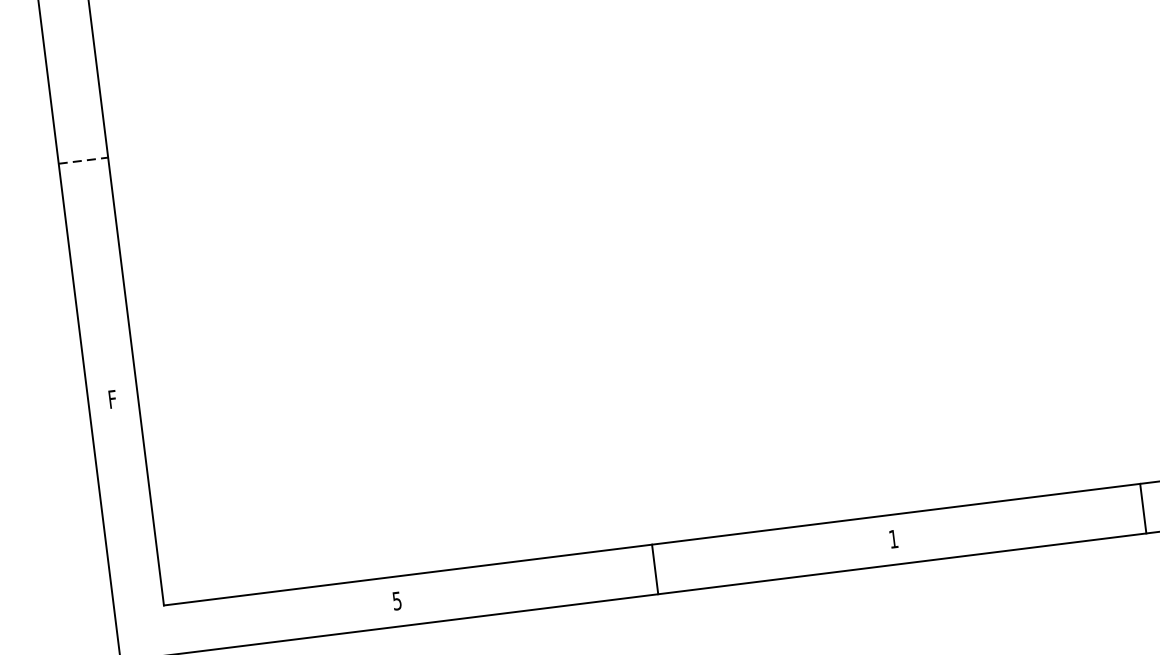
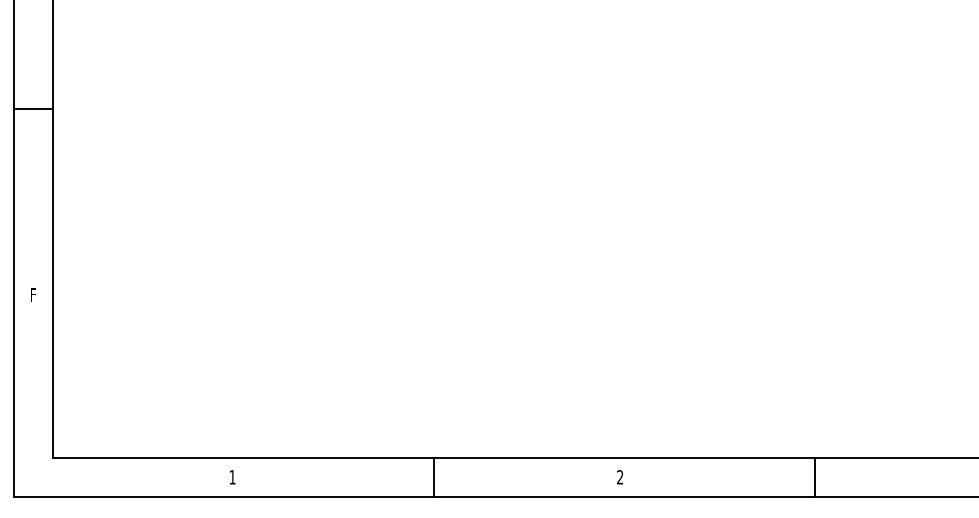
line: (84, 160) -> (34, 108), dashed -> solid
text: (894, 539) -> (620, 477), 1 -> 2
text: (397, 601) -> (232, 477), 5 -> 1

